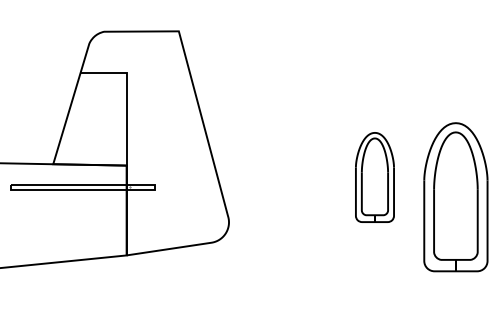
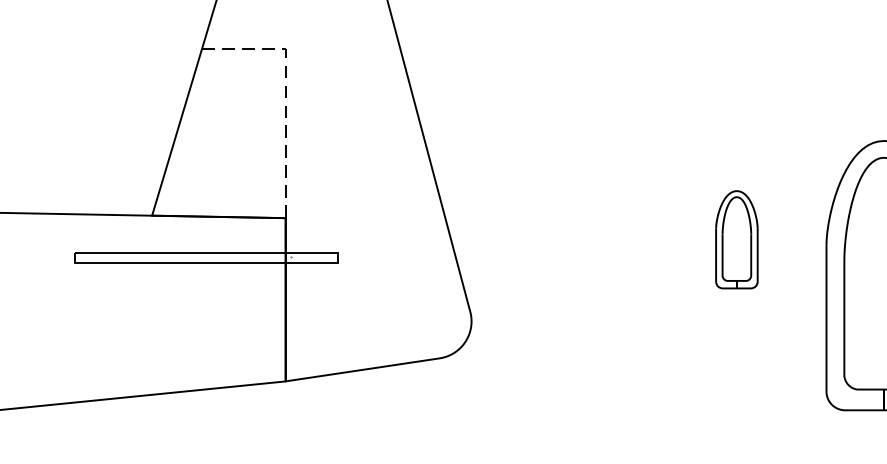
line: (126, 94) -> (285, 88), solid -> dashed
part: (374, 177) -> (736, 239), size x0.6

